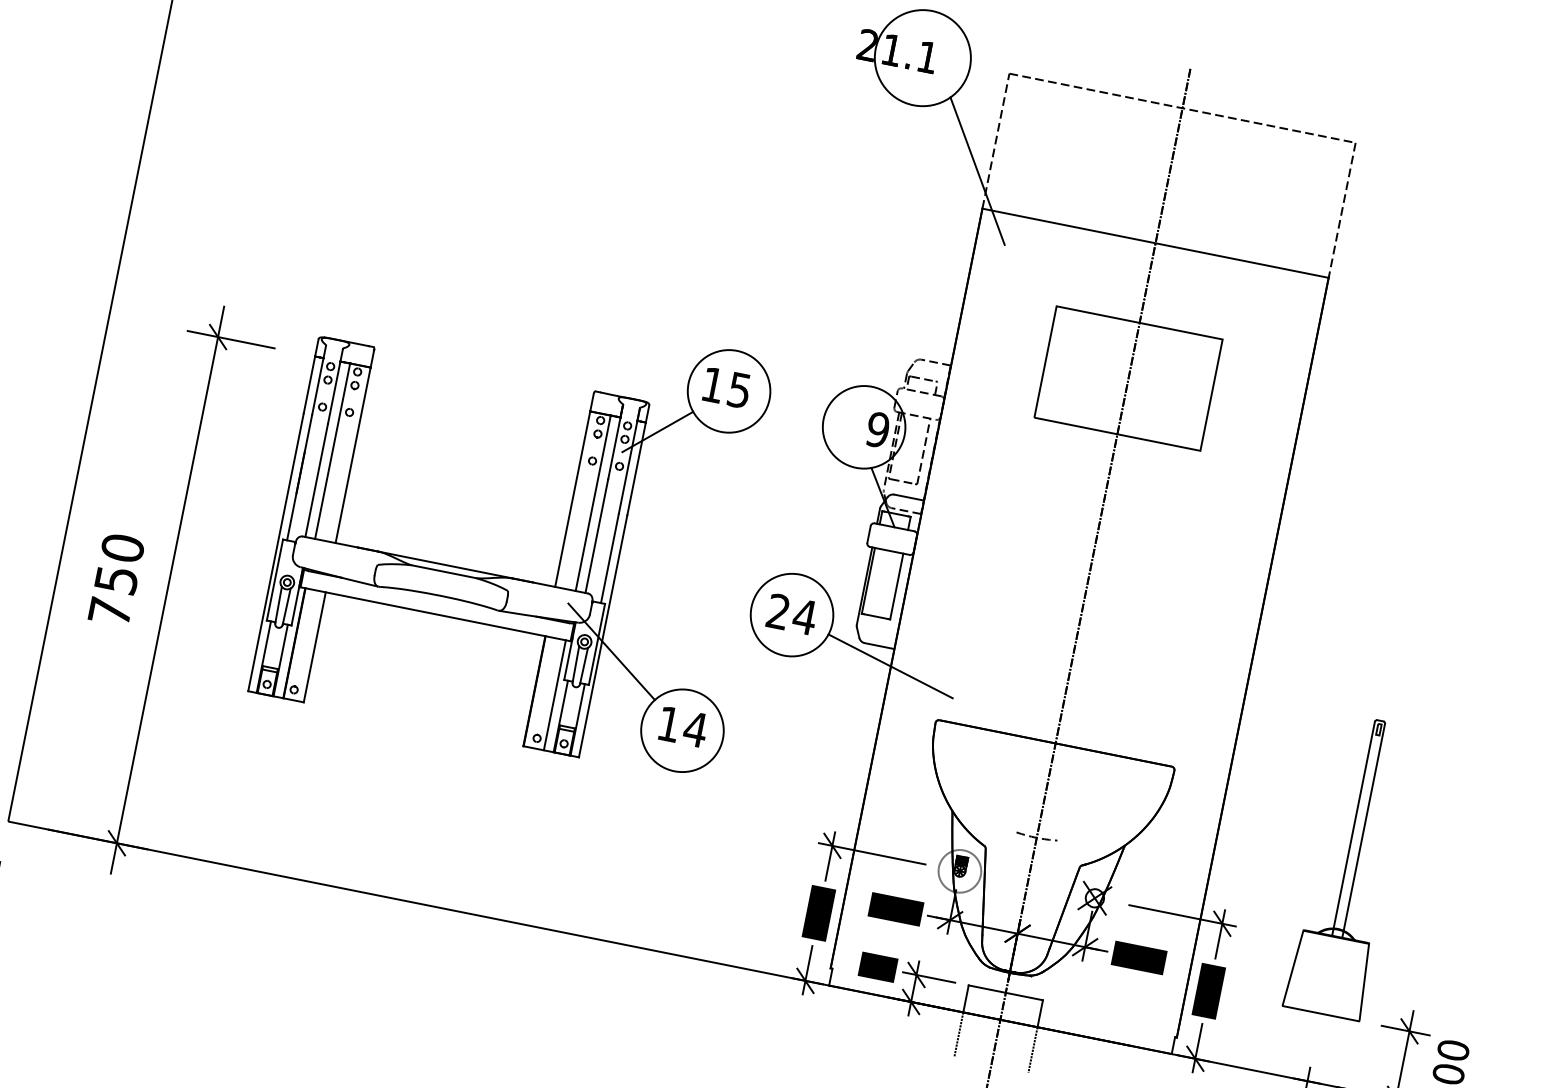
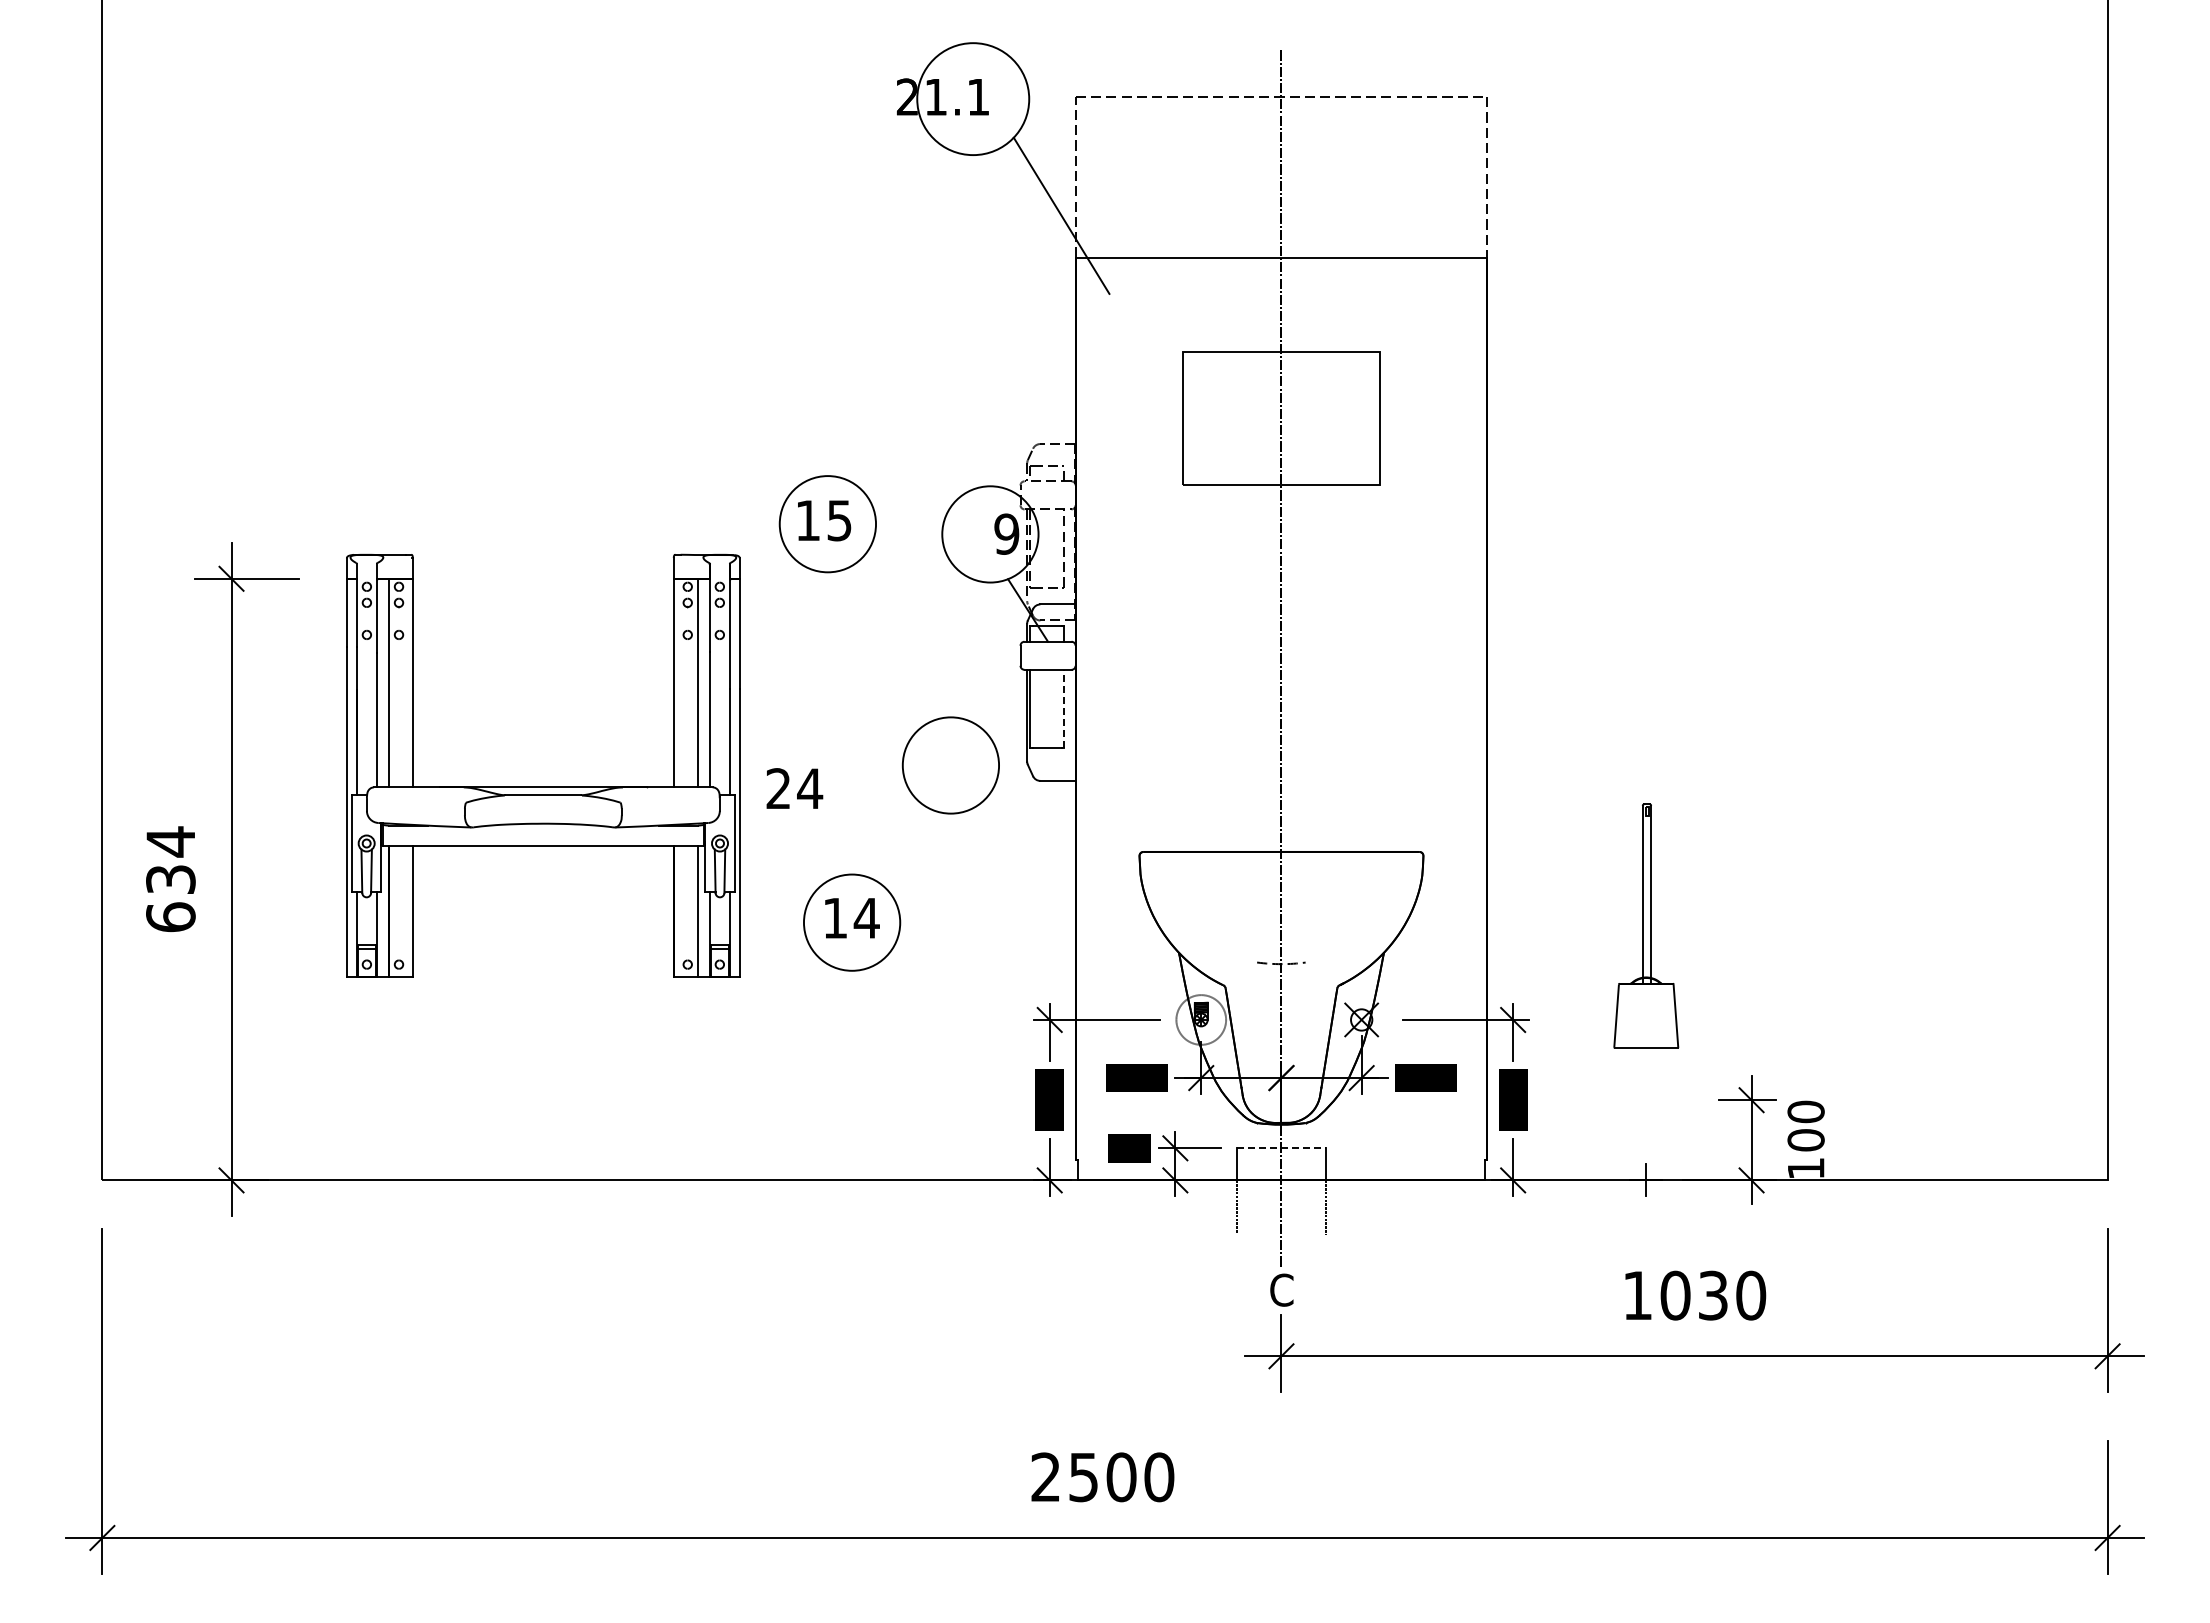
line: (657, 431) -> (755, 586), removed
text: (116, 579) -> (170, 879), 750 -> 634
line: (897, 586) -> (1064, 708), solid -> dashed
text: (791, 614) -> (794, 788), moved
line: (611, 651) -> (752, 848), removed
line: (890, 666) -> (1075, 801), removed
part: (1349, 866) -> (1645, 925), size x0.7
line: (1005, 992) -> (1281, 1148), solid -> dashed

